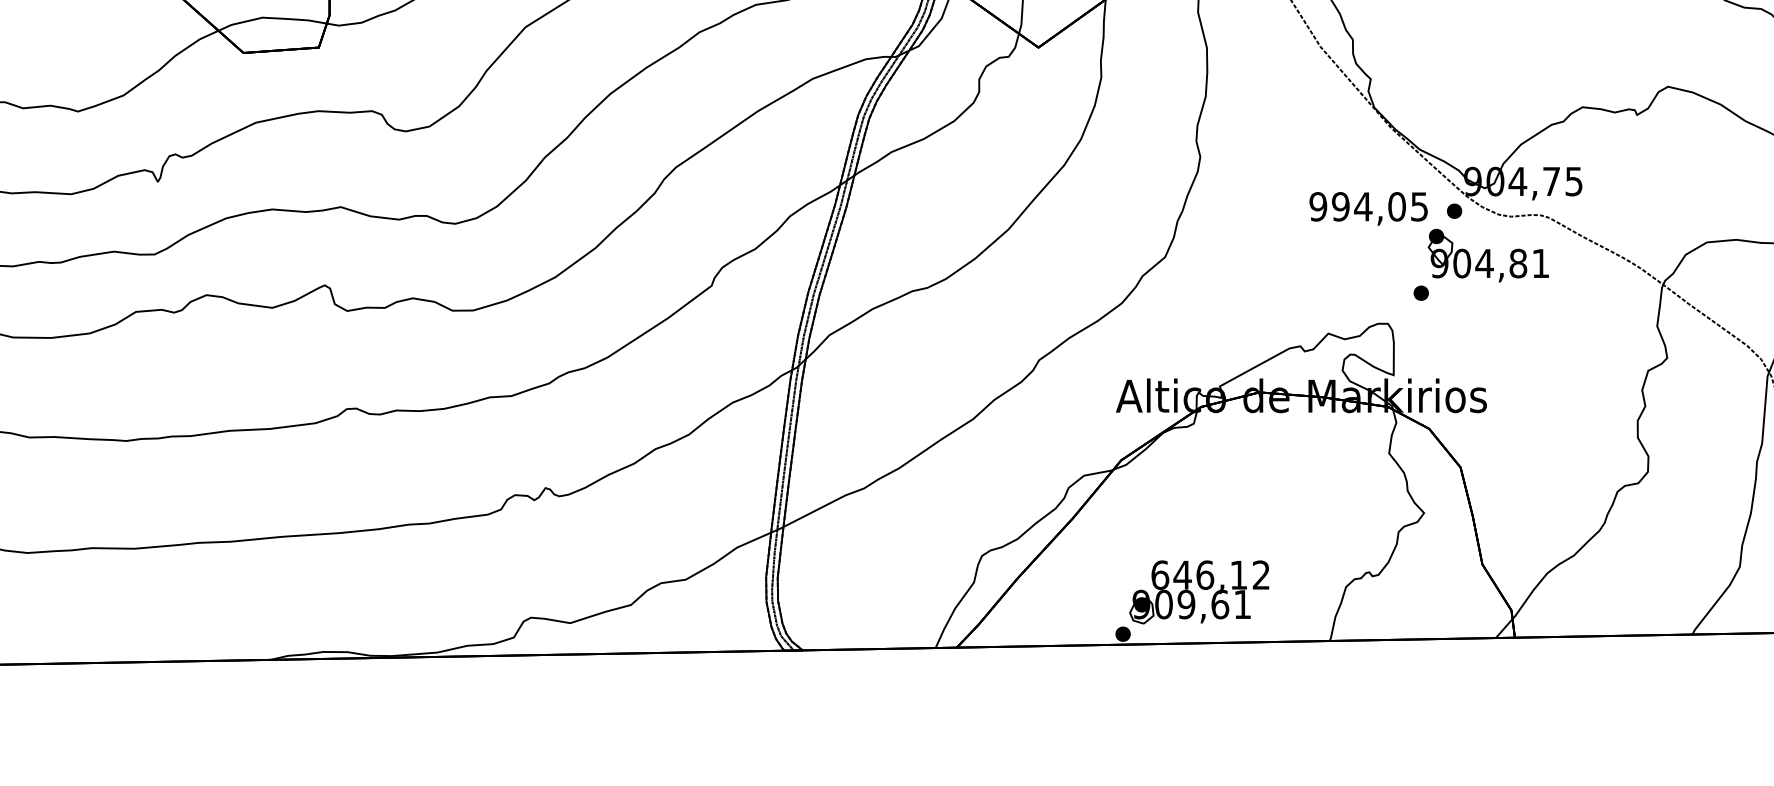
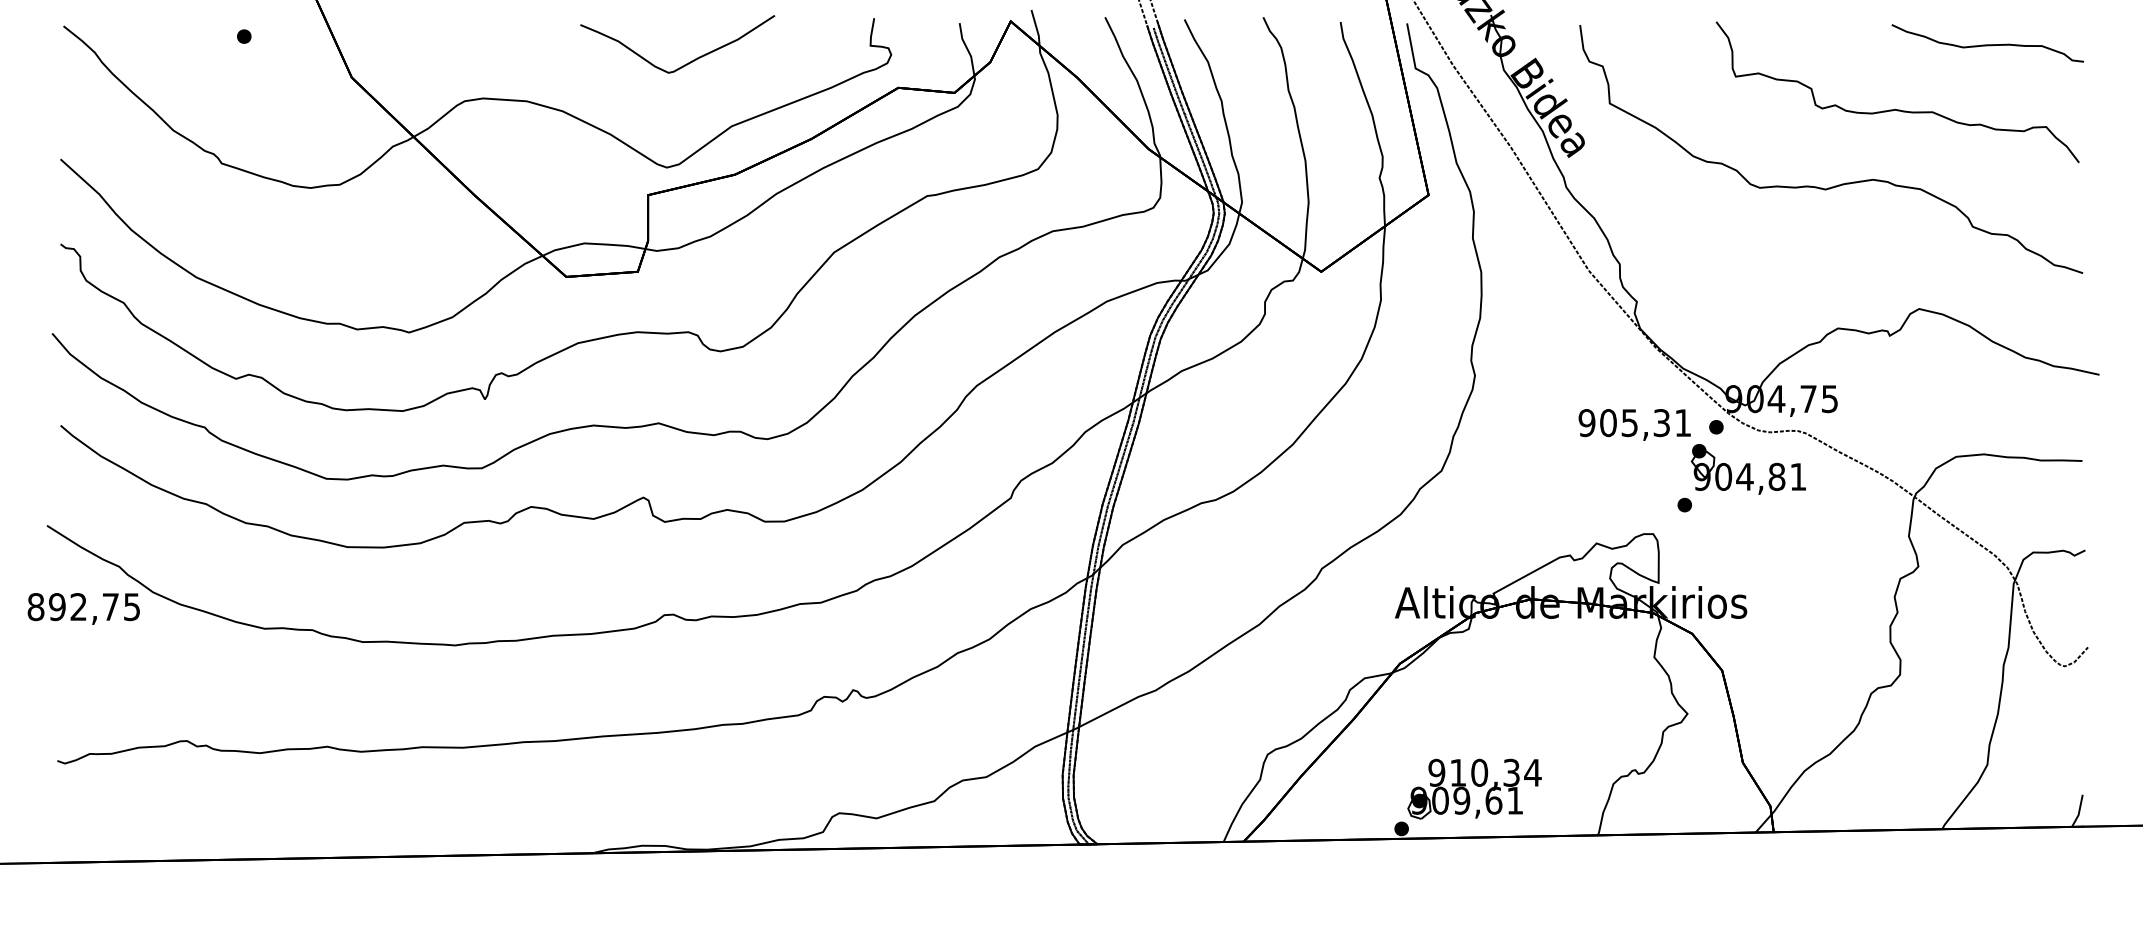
text: (1379, 207) -> (1645, 423), 994,05 -> 905,31
text: (1210, 574) -> (1484, 772), 646,12 -> 910,34

